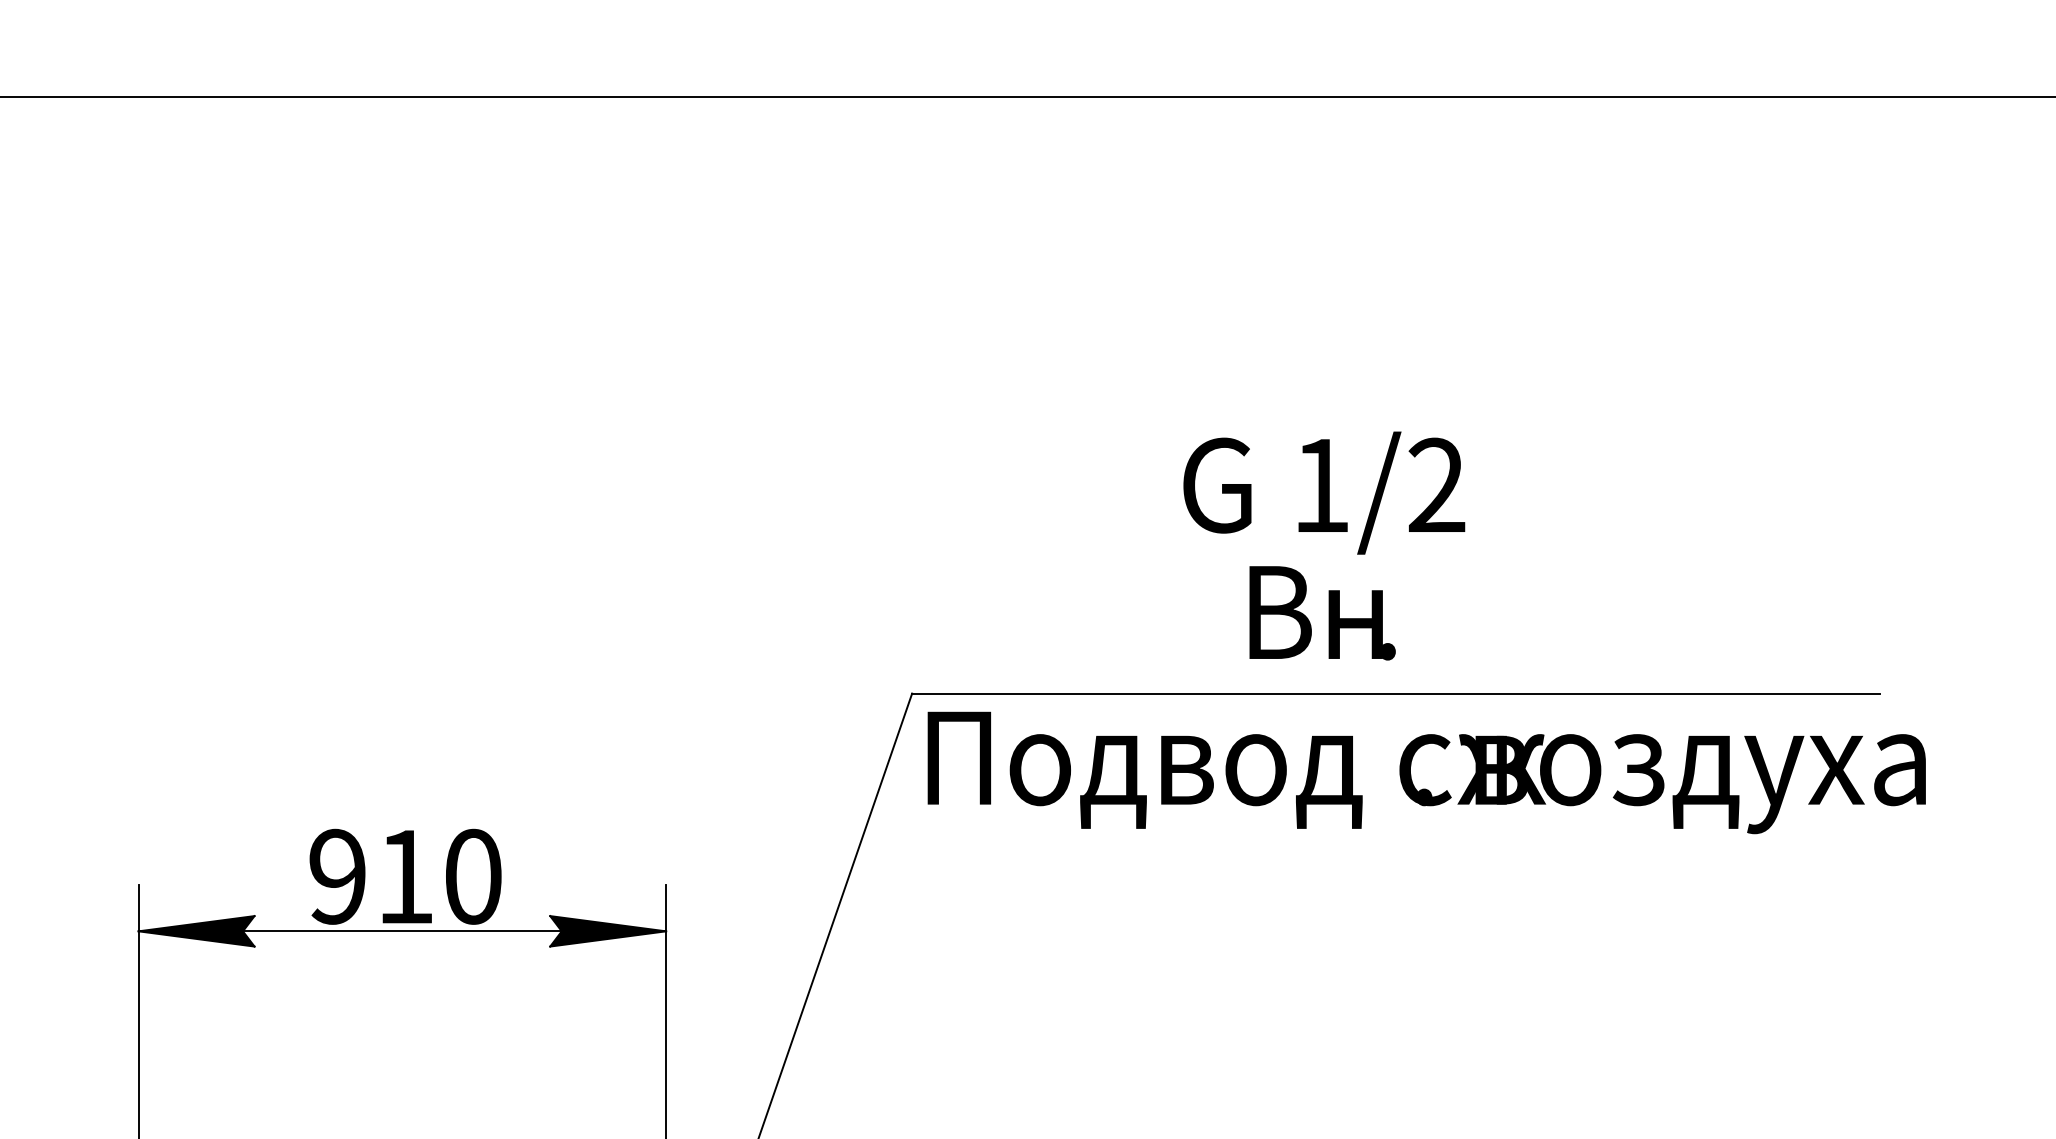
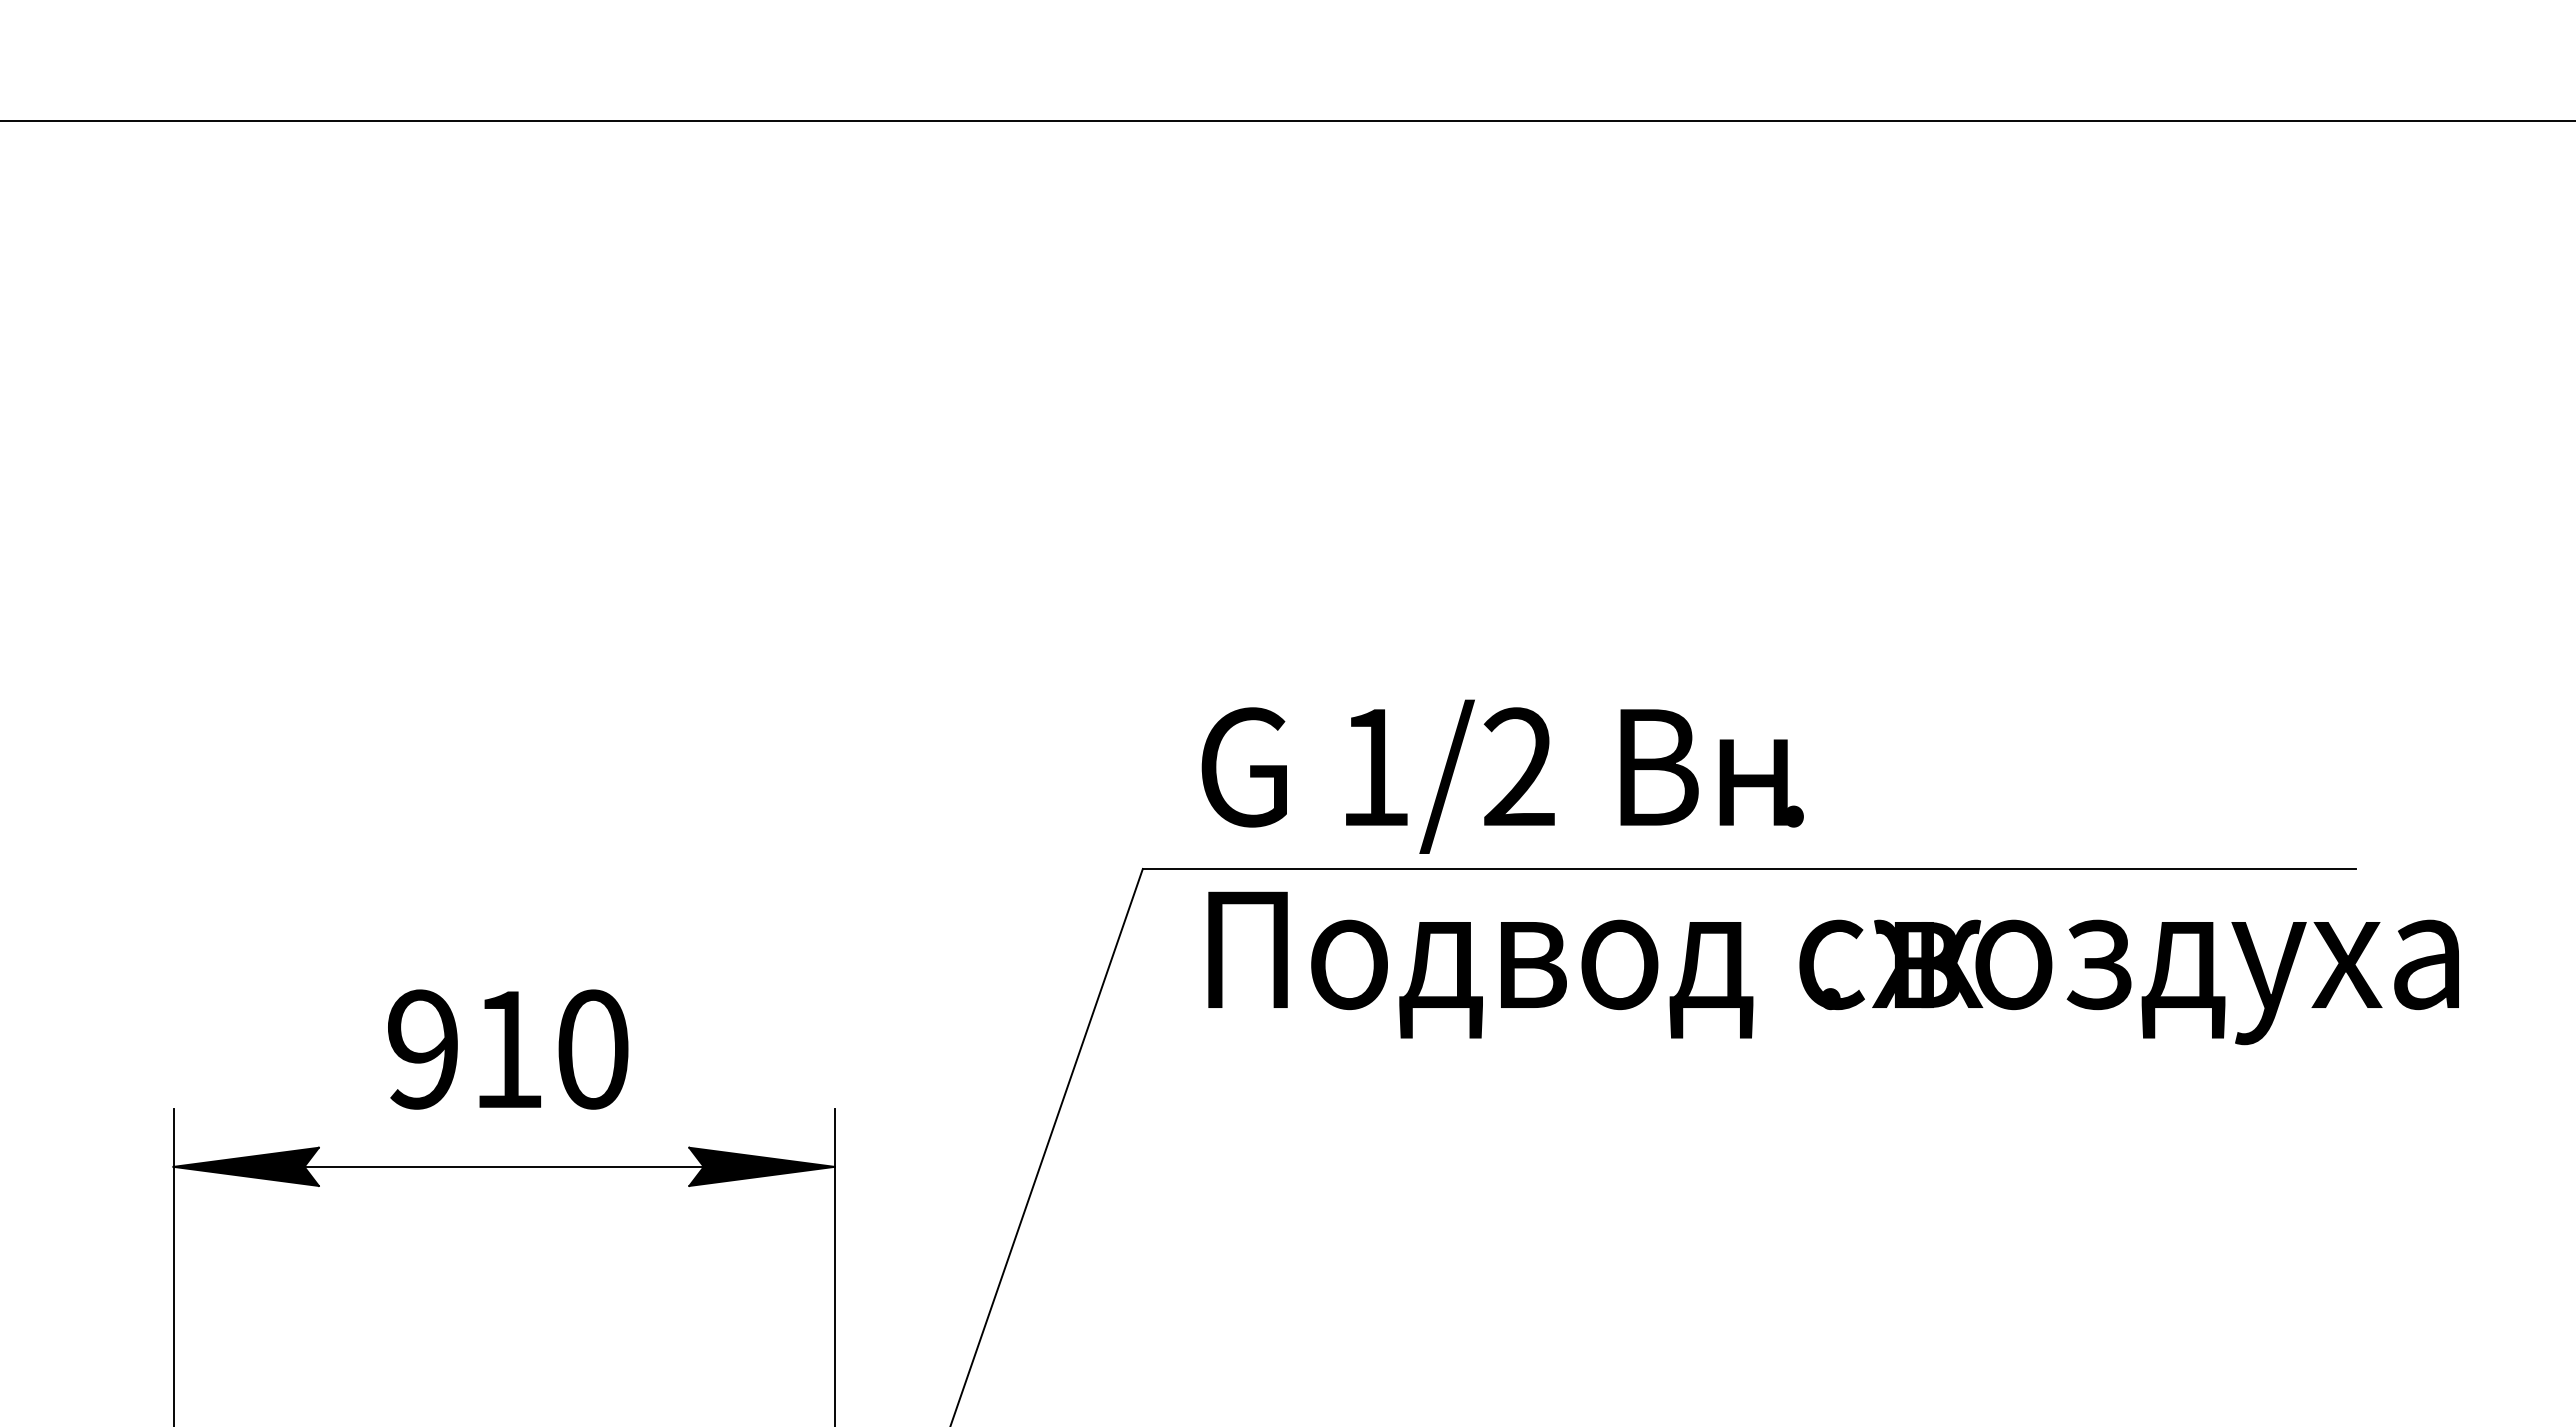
text: (1323, 492) -> (1377, 776), moved
text: (1322, 613) -> (1711, 768), moved
text: (1426, 773) -> (1833, 968), moved
text: (405, 876) -> (508, 1049), moved

